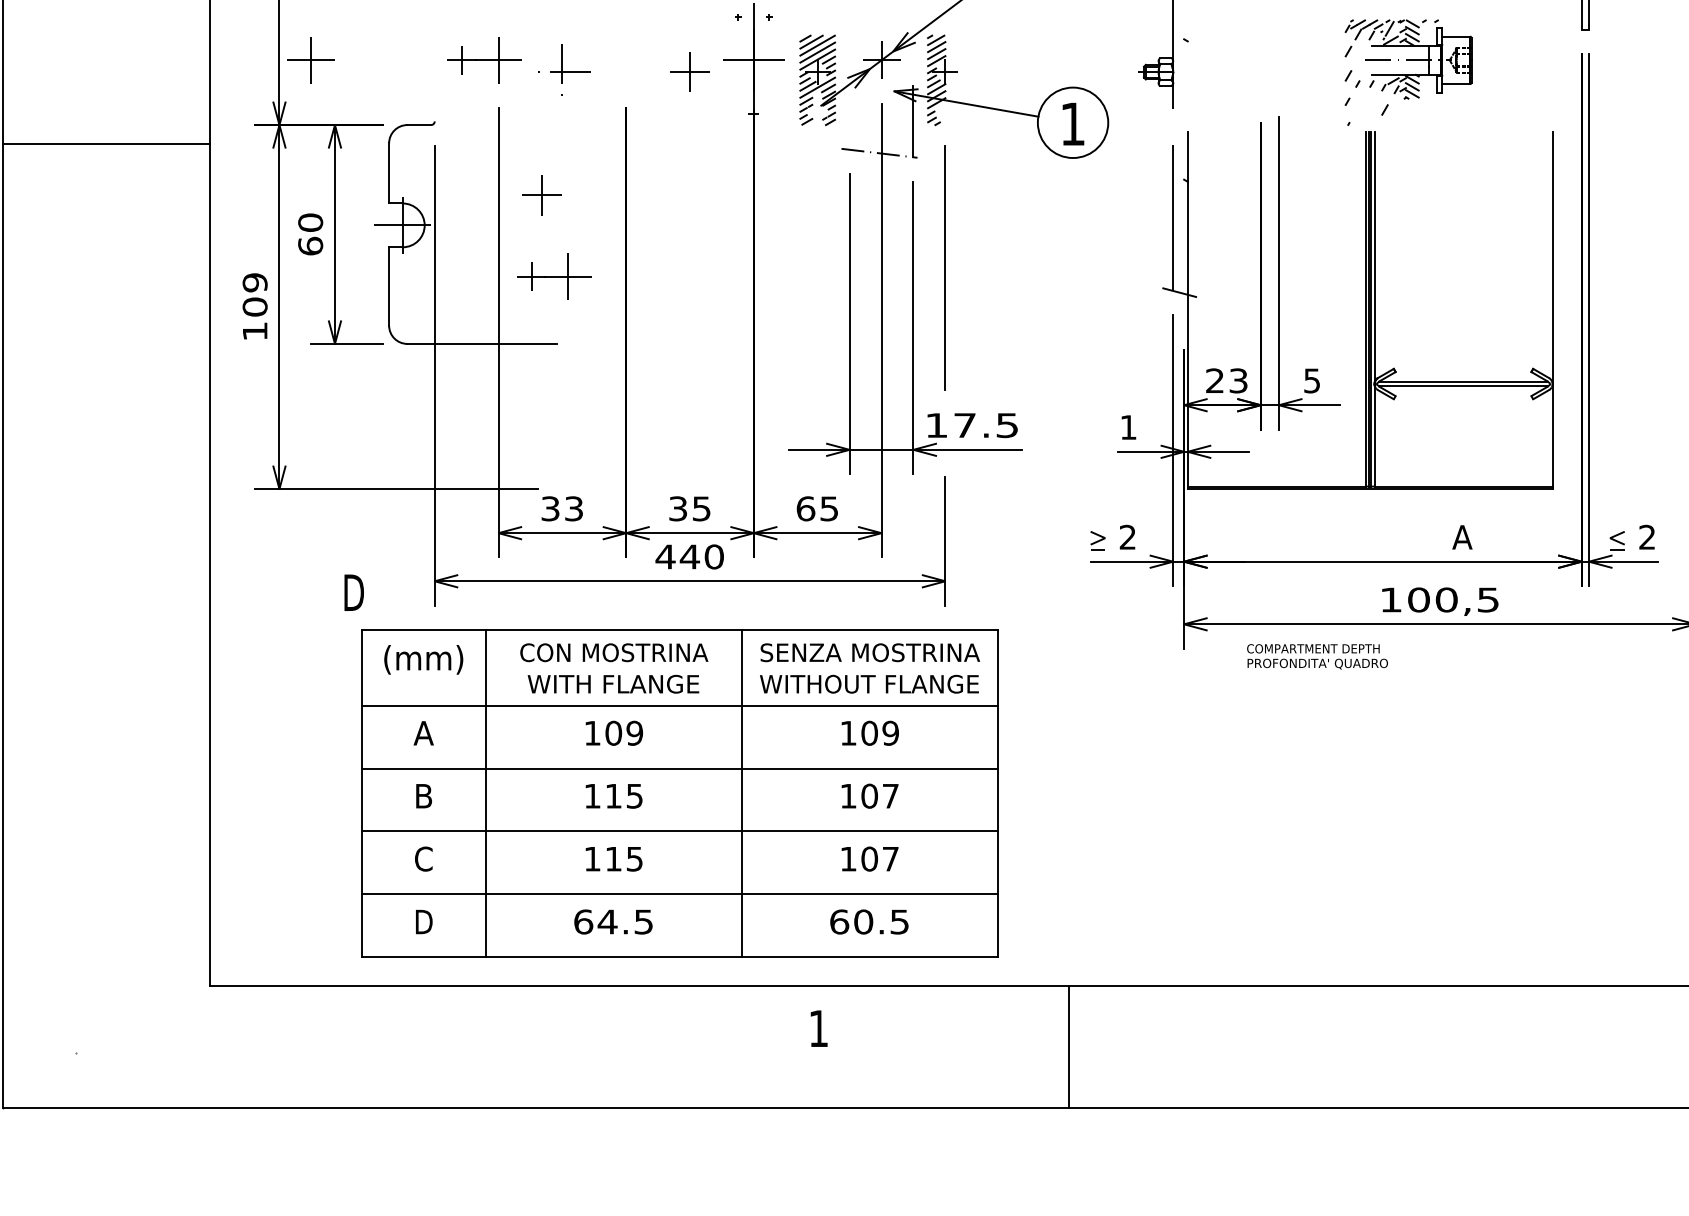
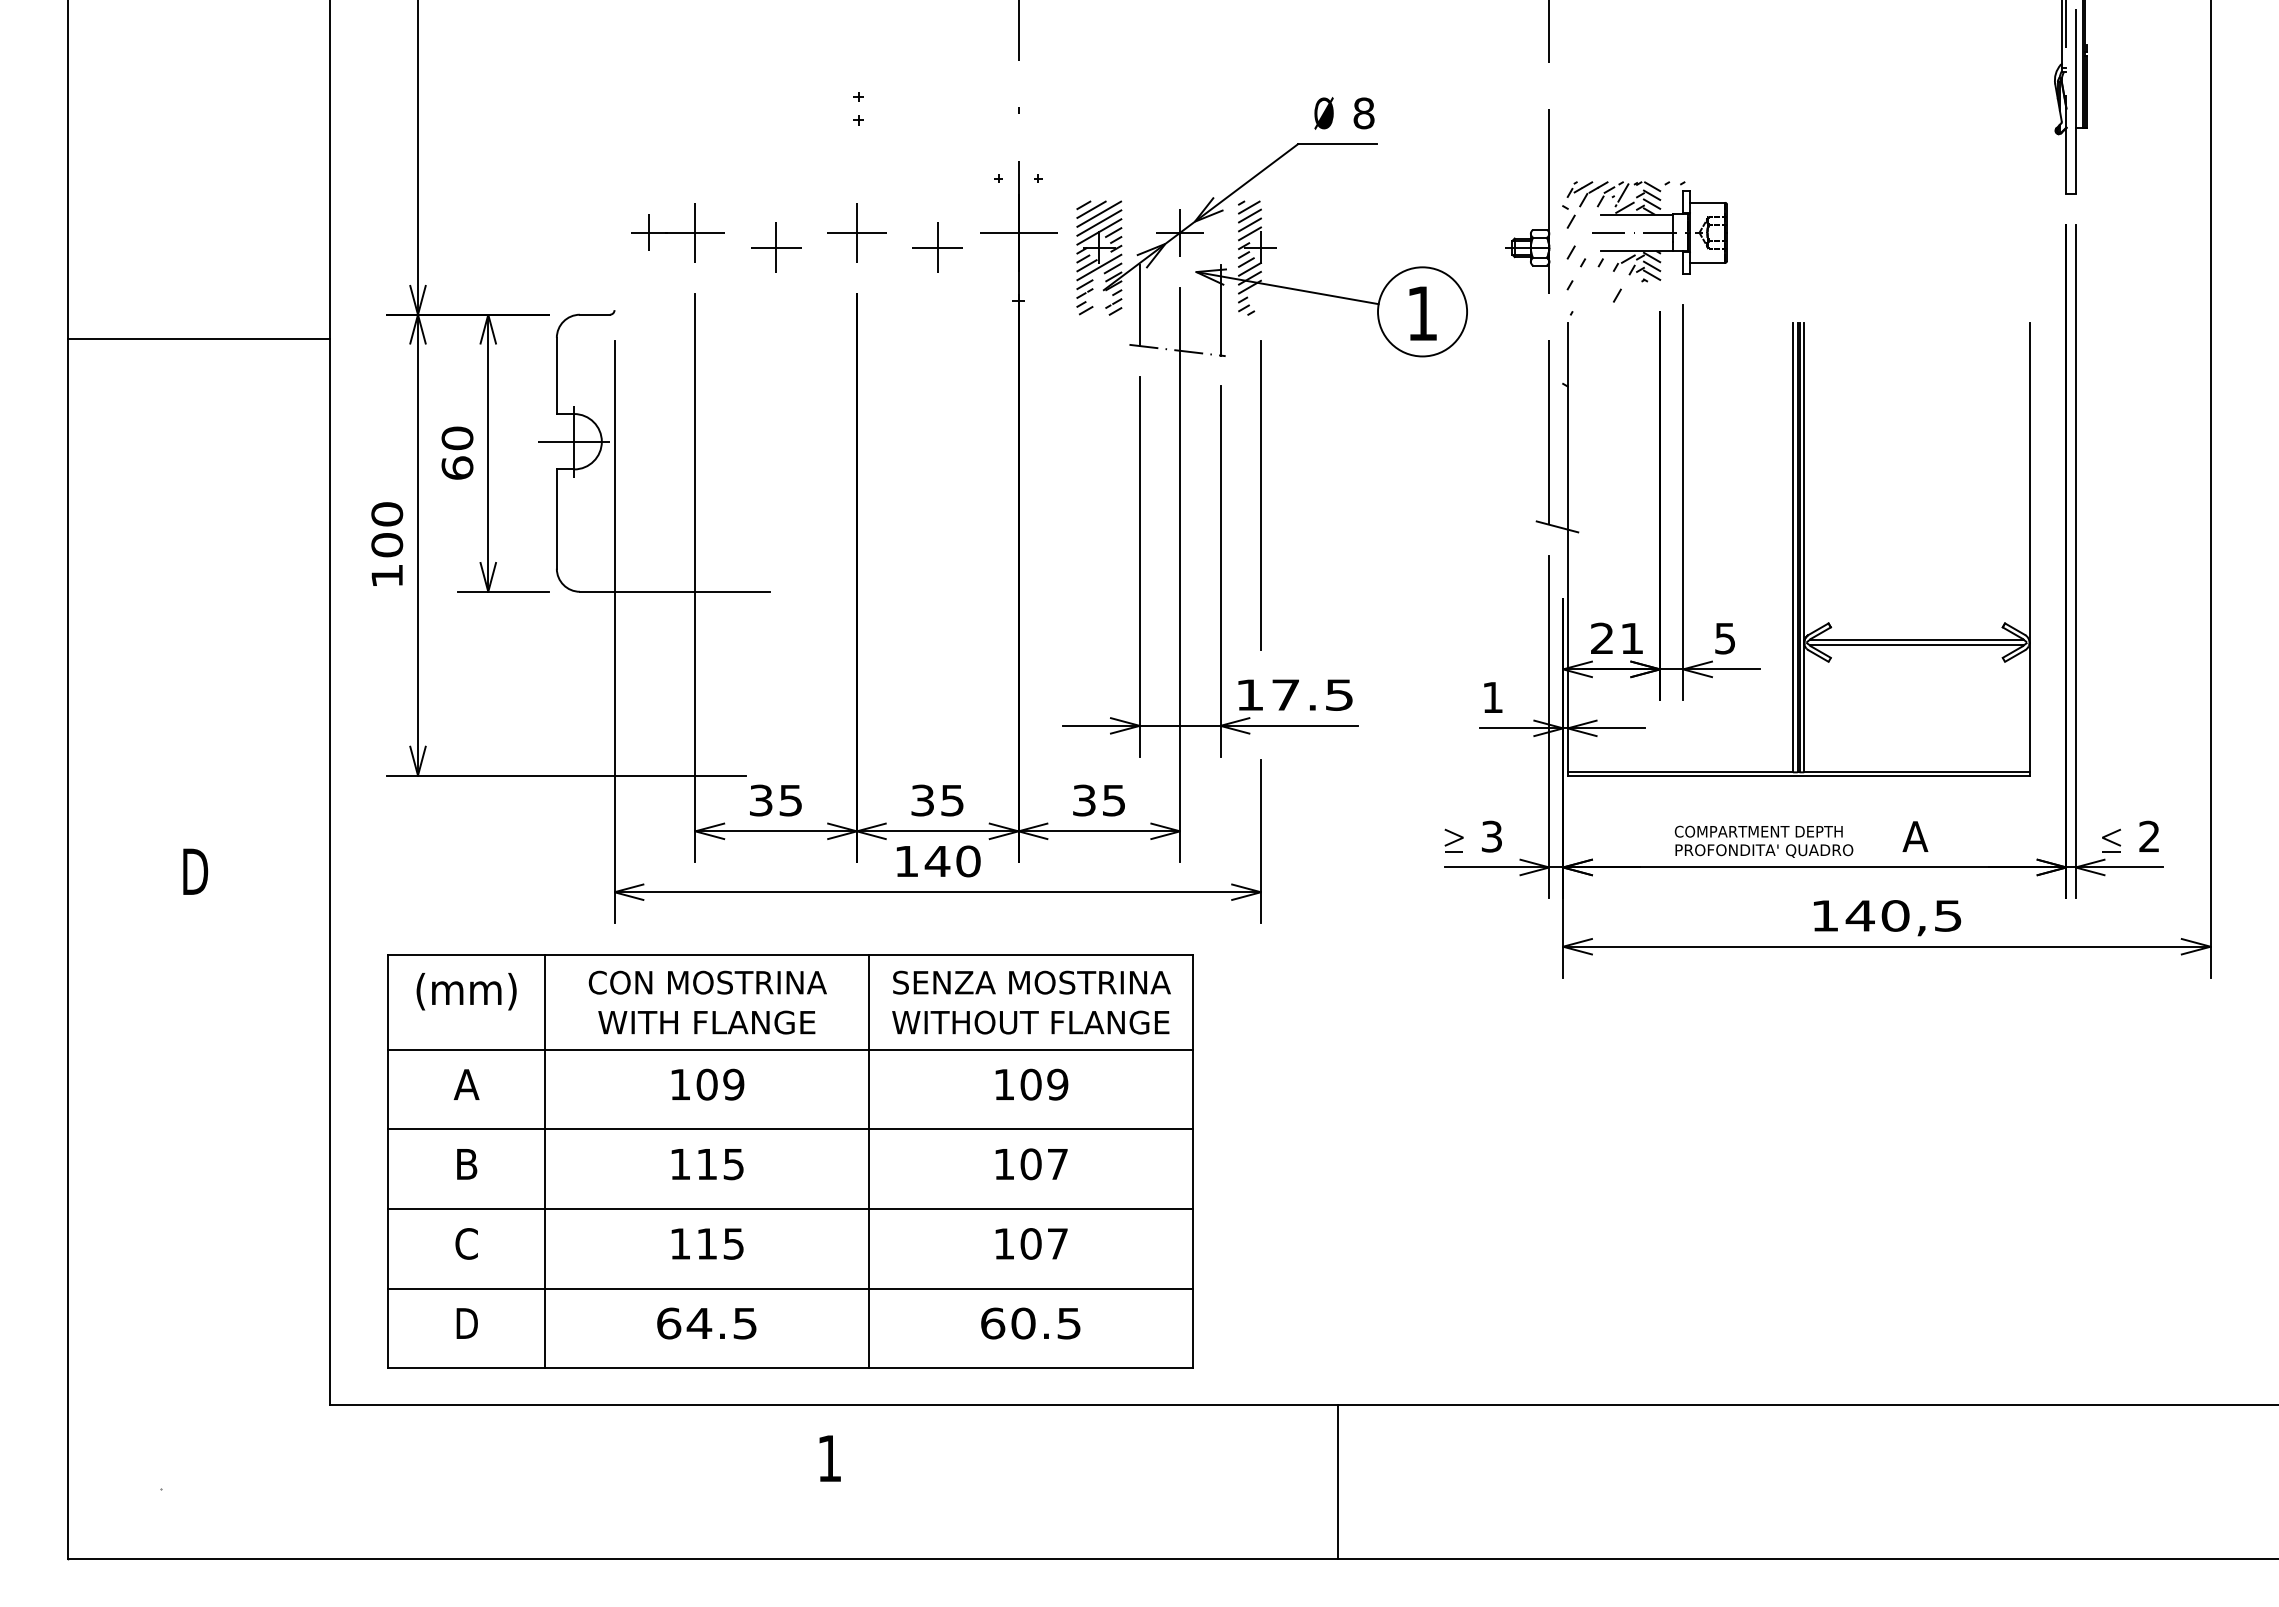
part: (310, 60) -> (856, 232), moved
part: (562, 71) -> (776, 247), size x0.71
part: (1407, 72) -> (1646, 248), moved
line: (849, 117) -> (1139, 305), added
part: (542, 195) -> (750, 403), removed
part: (553, 276) -> (765, 506), removed
text: (255, 282) -> (387, 514), 109 -> 100
text: (1238, 380) -> (1632, 638), 23 -> 21
text: (574, 508) -> (791, 799), 33 -> 35
text: (805, 508) -> (1084, 800), 65 -> 35
text: (1127, 537) -> (1491, 836), 2 -> 3
text: (665, 556) -> (906, 861), 440 -> 140
text: (354, 592) -> (195, 871), moved
text: (1418, 599) -> (1859, 915), 100,5 -> 140,5
text: (1317, 656) -> (1763, 841), moved
part: (679, 793) -> (790, 1161), moved
text: (818, 1028) -> (829, 1458), moved
line: (1069, 1046) -> (1338, 1481), moved

